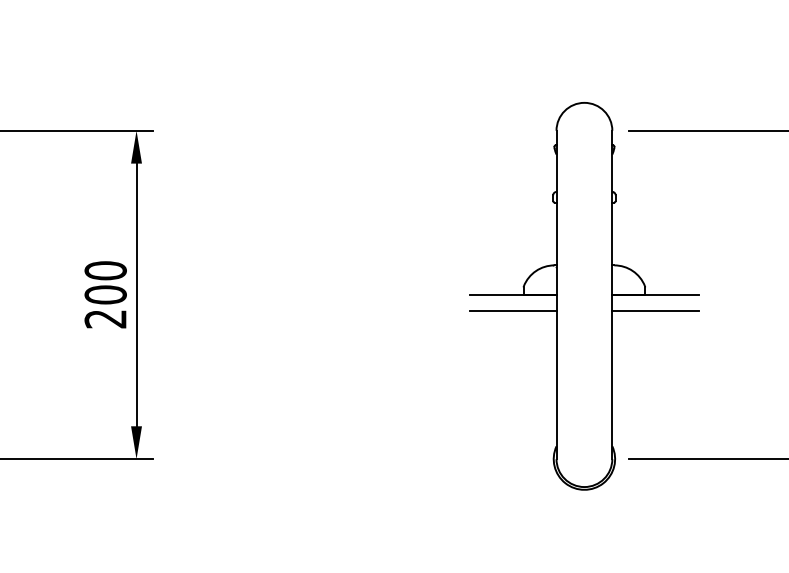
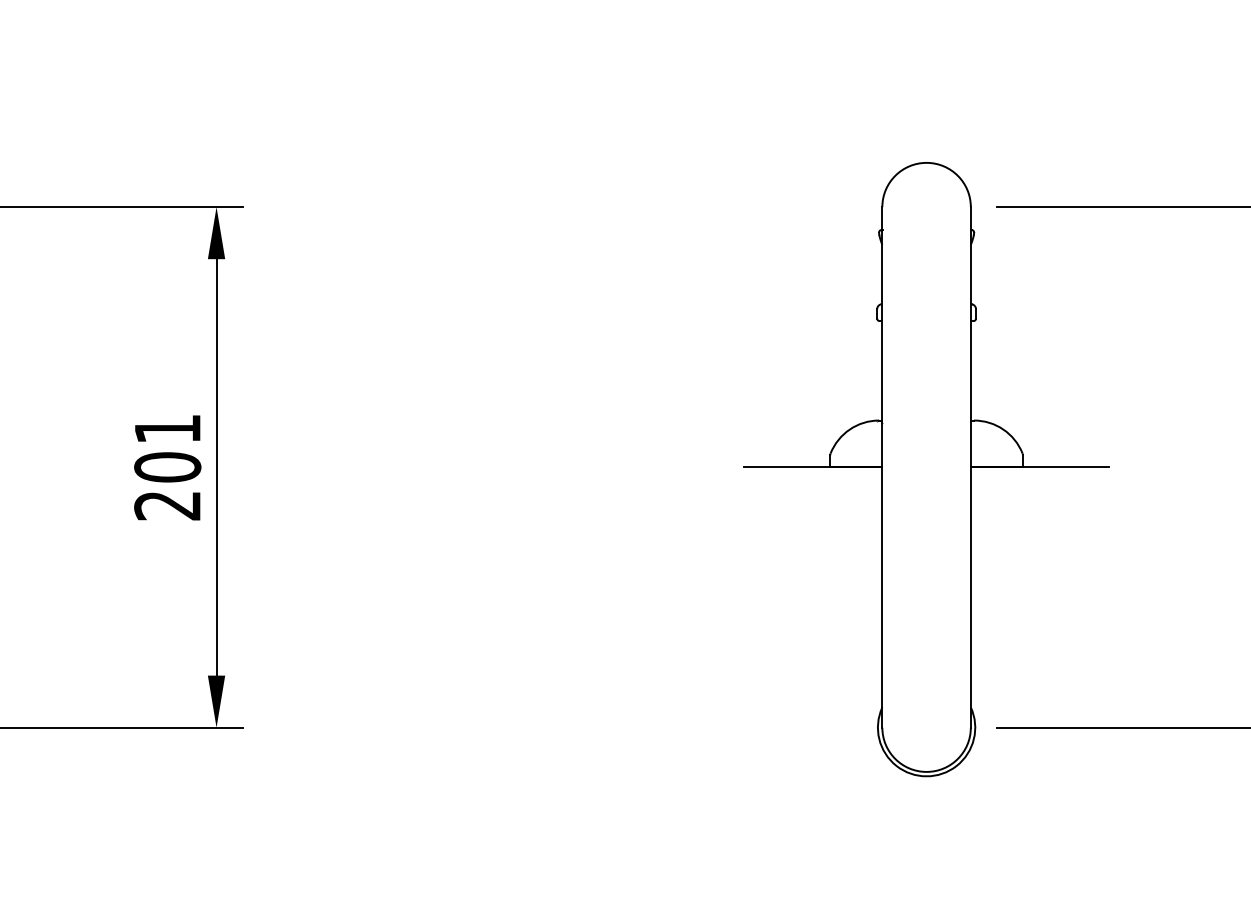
text: (105, 270) -> (167, 428), 200 -> 201
line: (512, 311) -> (812, 493), removed
line: (655, 311) -> (1039, 493), removed

